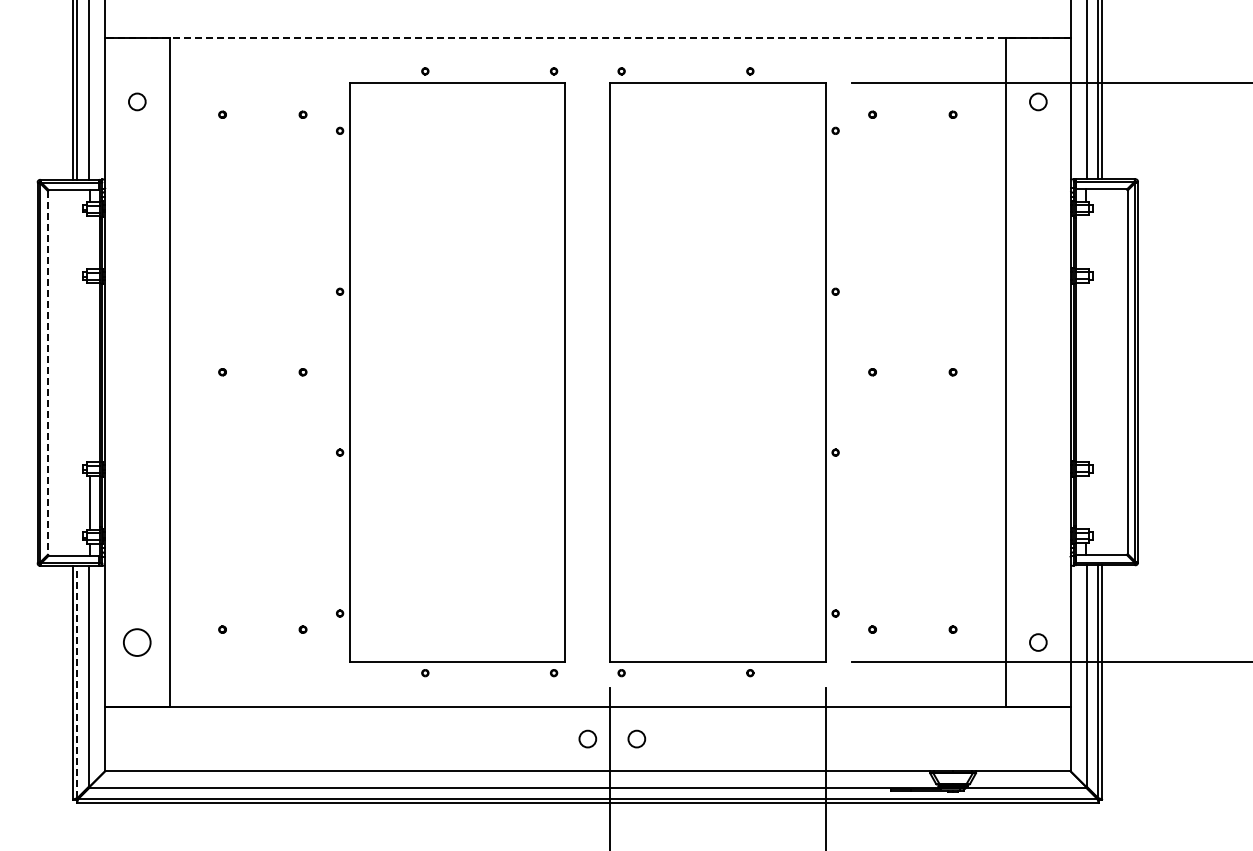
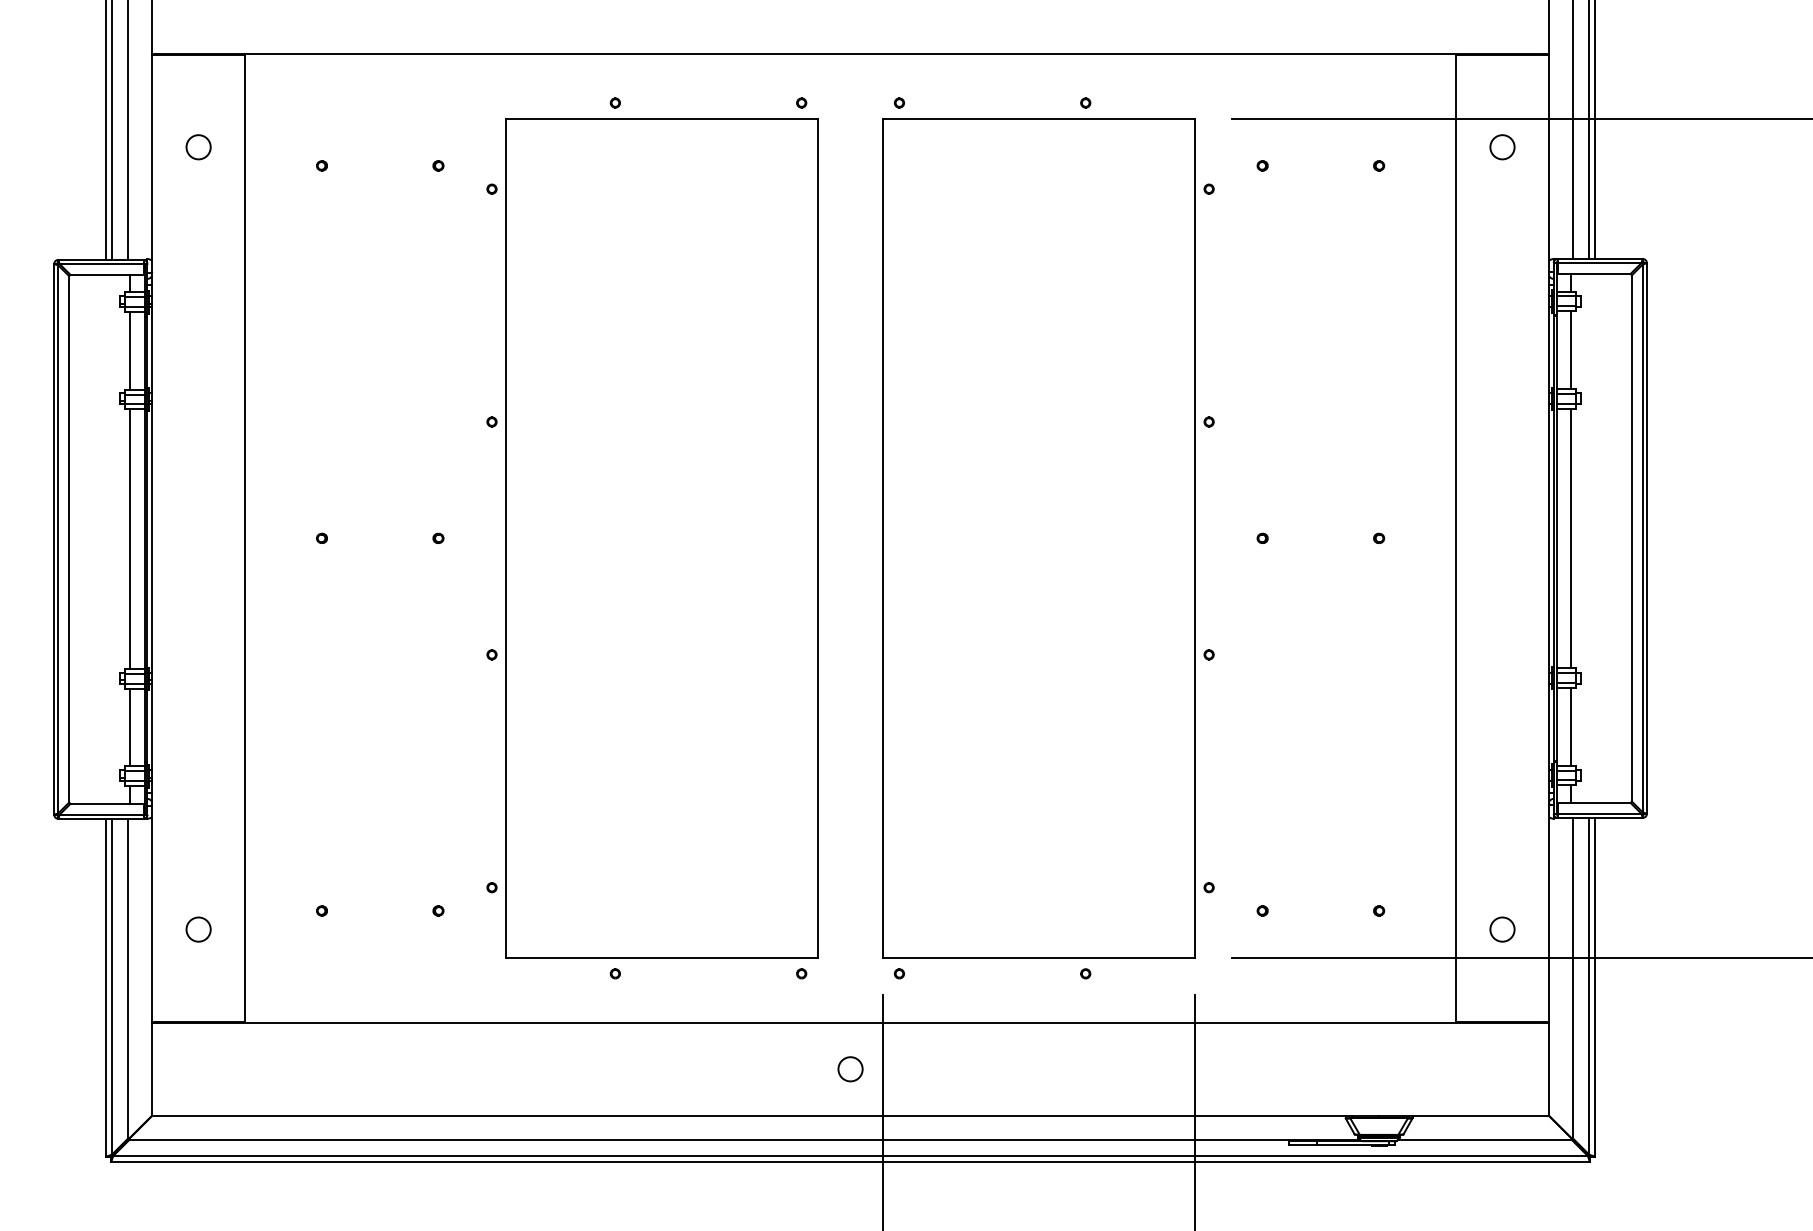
line: (587, 37) -> (850, 54), dashed -> solid
line: (1085, 241) -> (1570, 349), added
line: (89, 242) -> (129, 350), added
line: (47, 372) -> (68, 538), dashed -> solid
line: (89, 372) -> (129, 538), added
line: (1085, 372) -> (1570, 538), added
line: (1085, 502) -> (1570, 726), added
circle: (137, 642) -> (198, 929), size x0.62
line: (77, 681) -> (112, 985), dashed -> solid
circle: (636, 738) -> (920, 1068), removed

